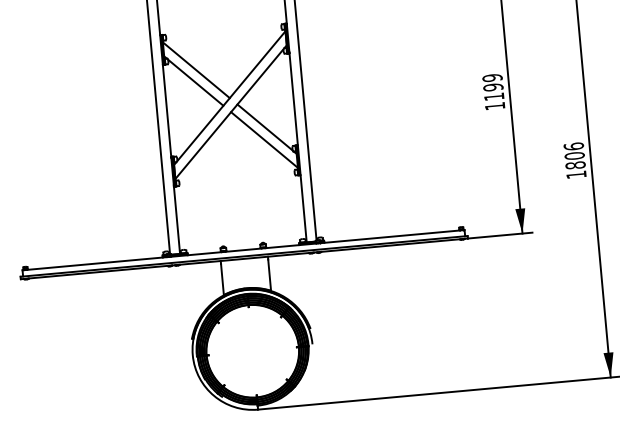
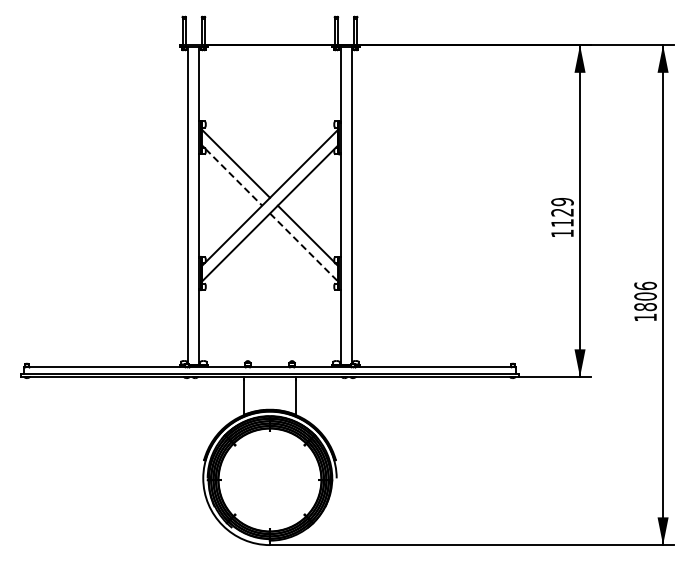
line: (196, 82) -> (234, 177), solid -> dashed
text: (493, 87) -> (562, 212), 1199 -> 1129
line: (264, 140) -> (304, 248), solid -> dashed

